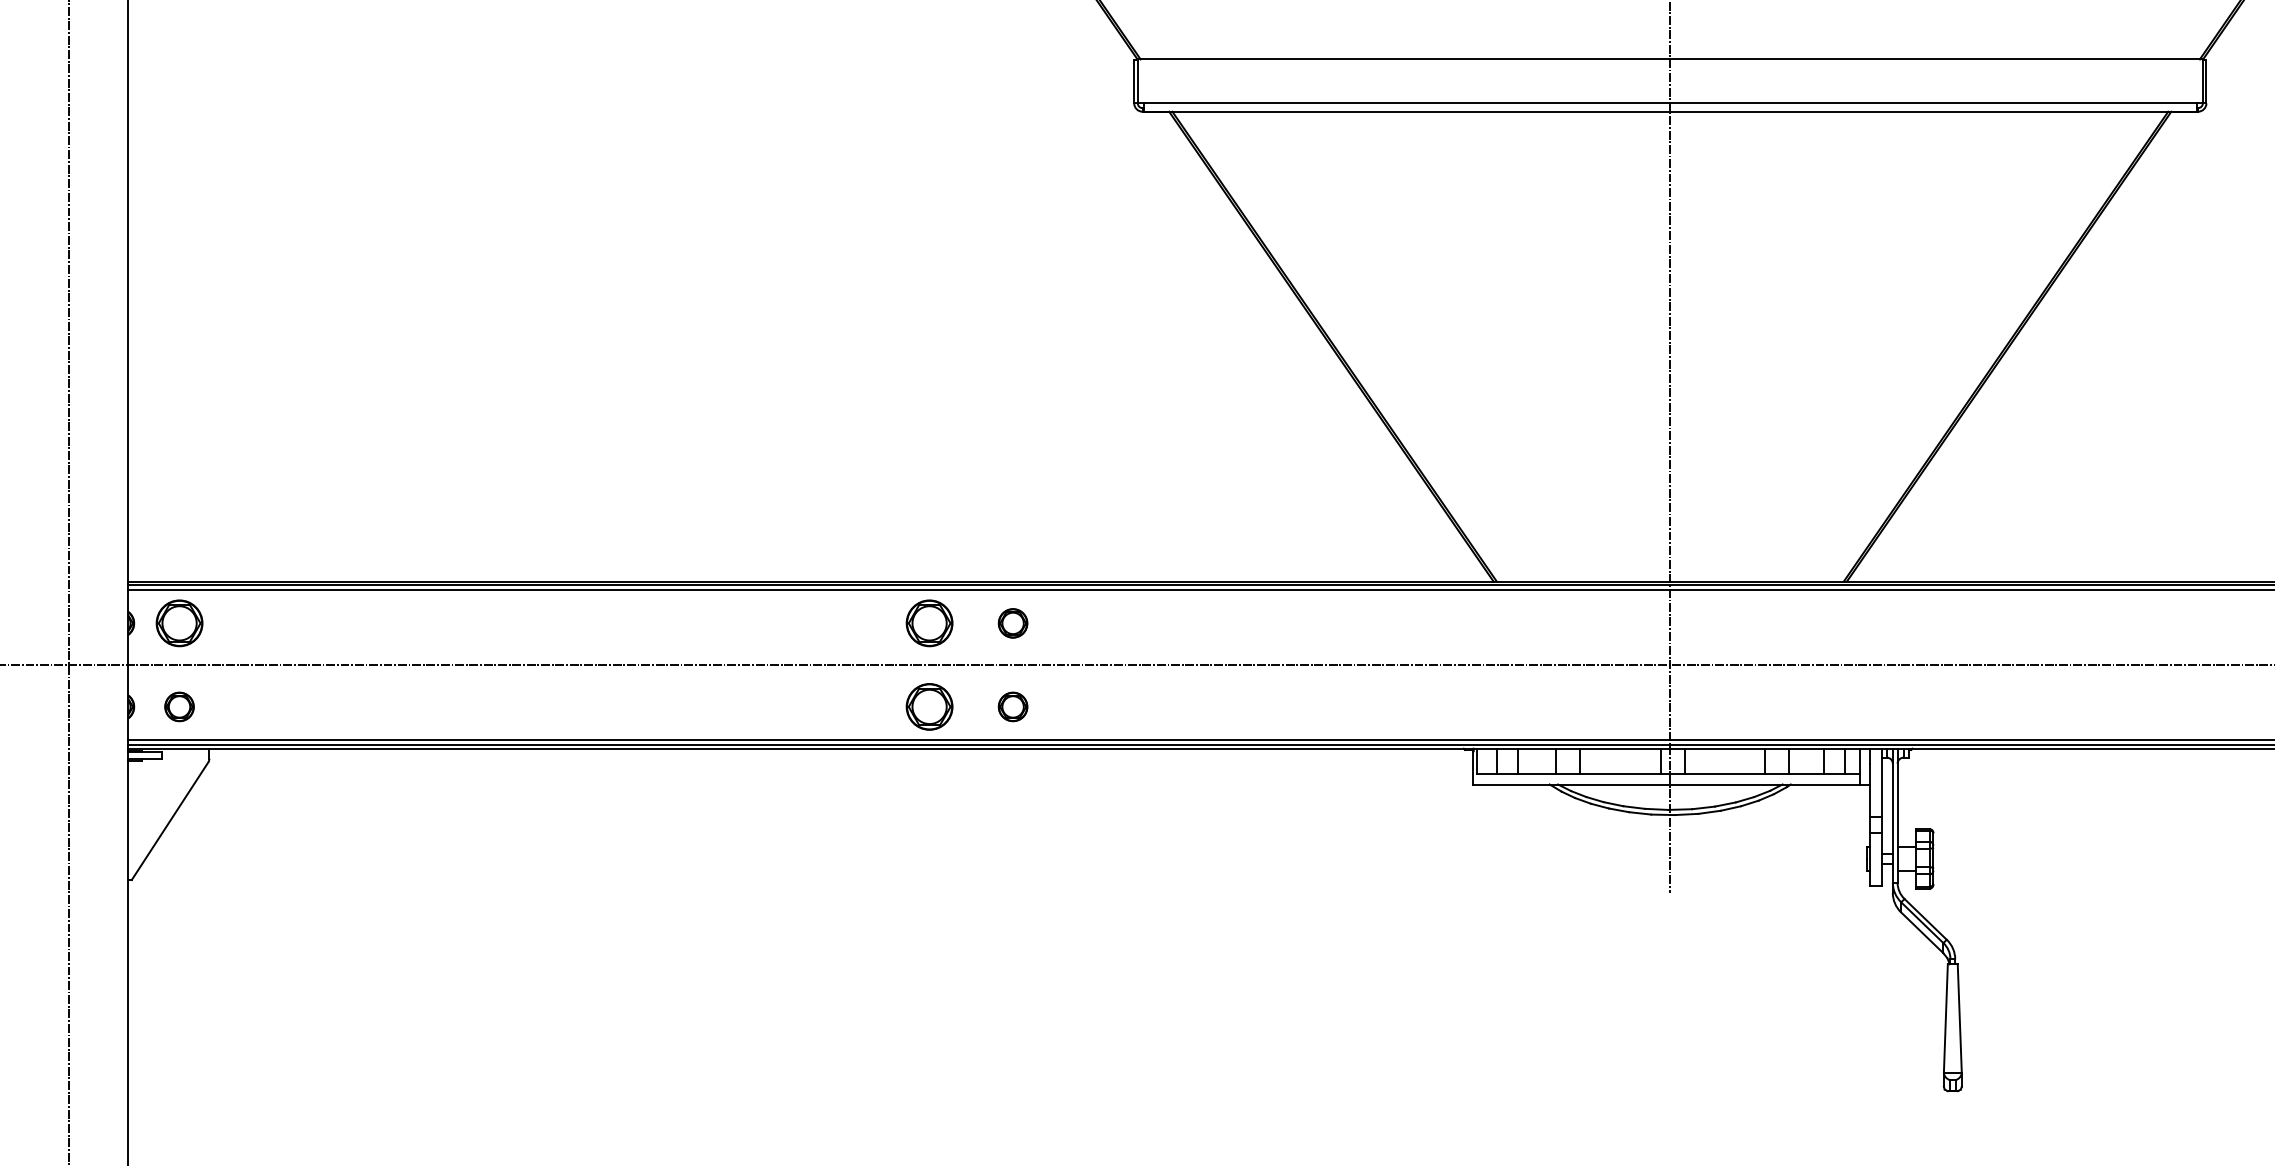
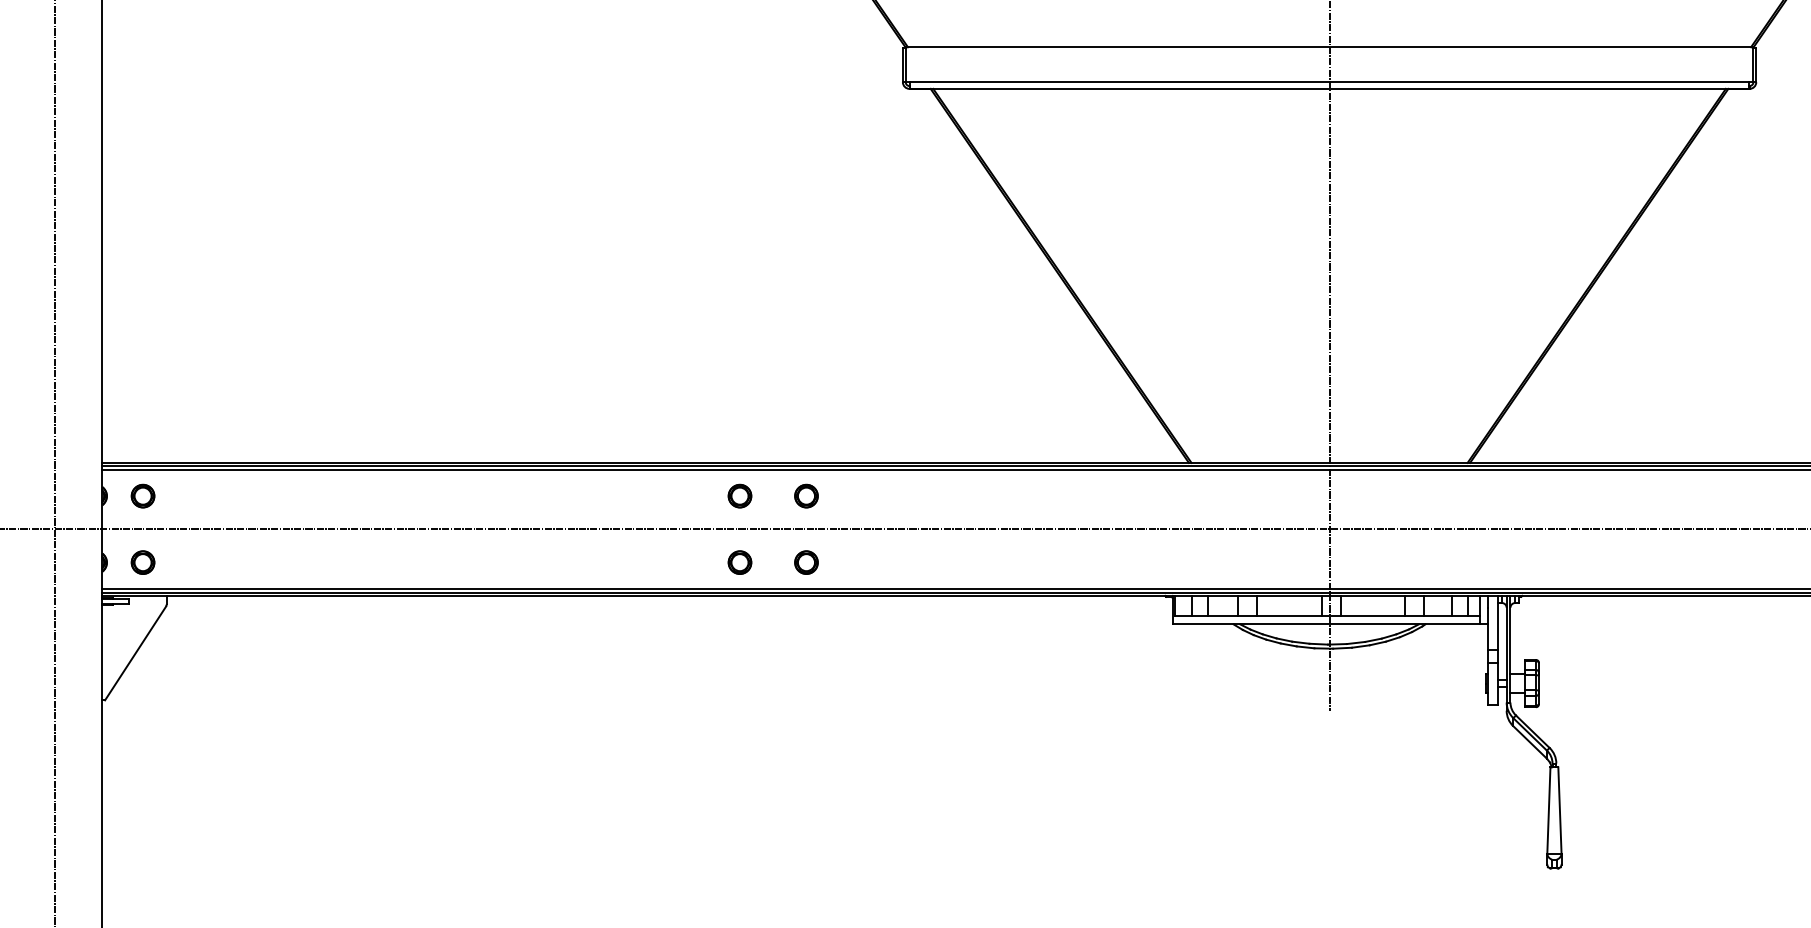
part: (179, 623) -> (143, 496), size x0.62
part: (929, 623) -> (739, 496), size x0.62
part: (929, 706) -> (739, 562), size x0.62

